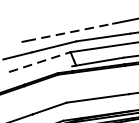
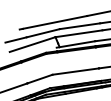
line: (70, 32) -> (55, 22), dashed -> solid
line: (40, 62) -> (33, 44), dashed -> solid

